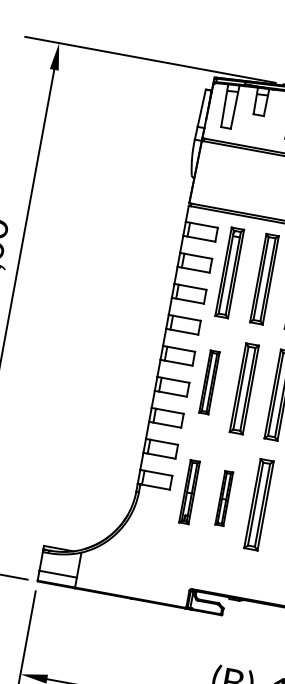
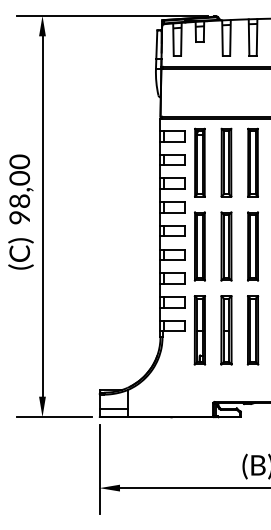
part: (209, 382) -> (199, 246), size x1.43
part: (188, 492) -> (199, 330), size x1.43
part: (224, 498) -> (226, 330), size x1.67

